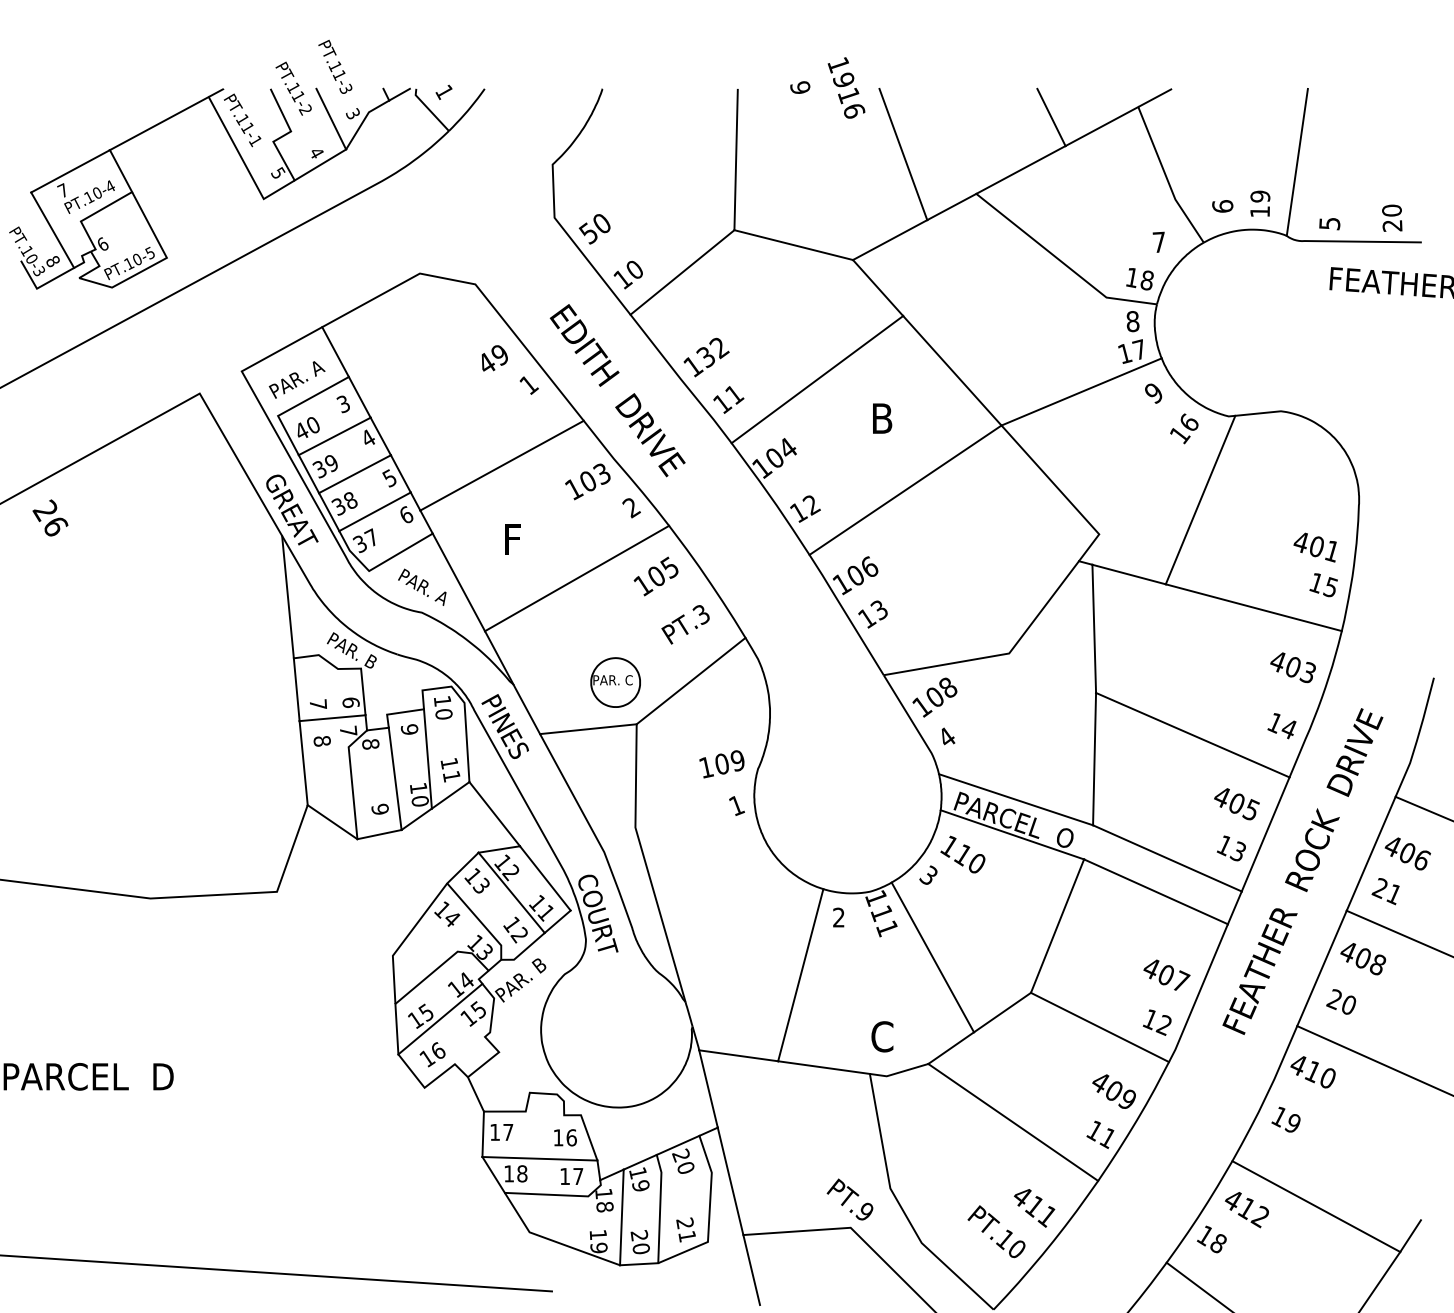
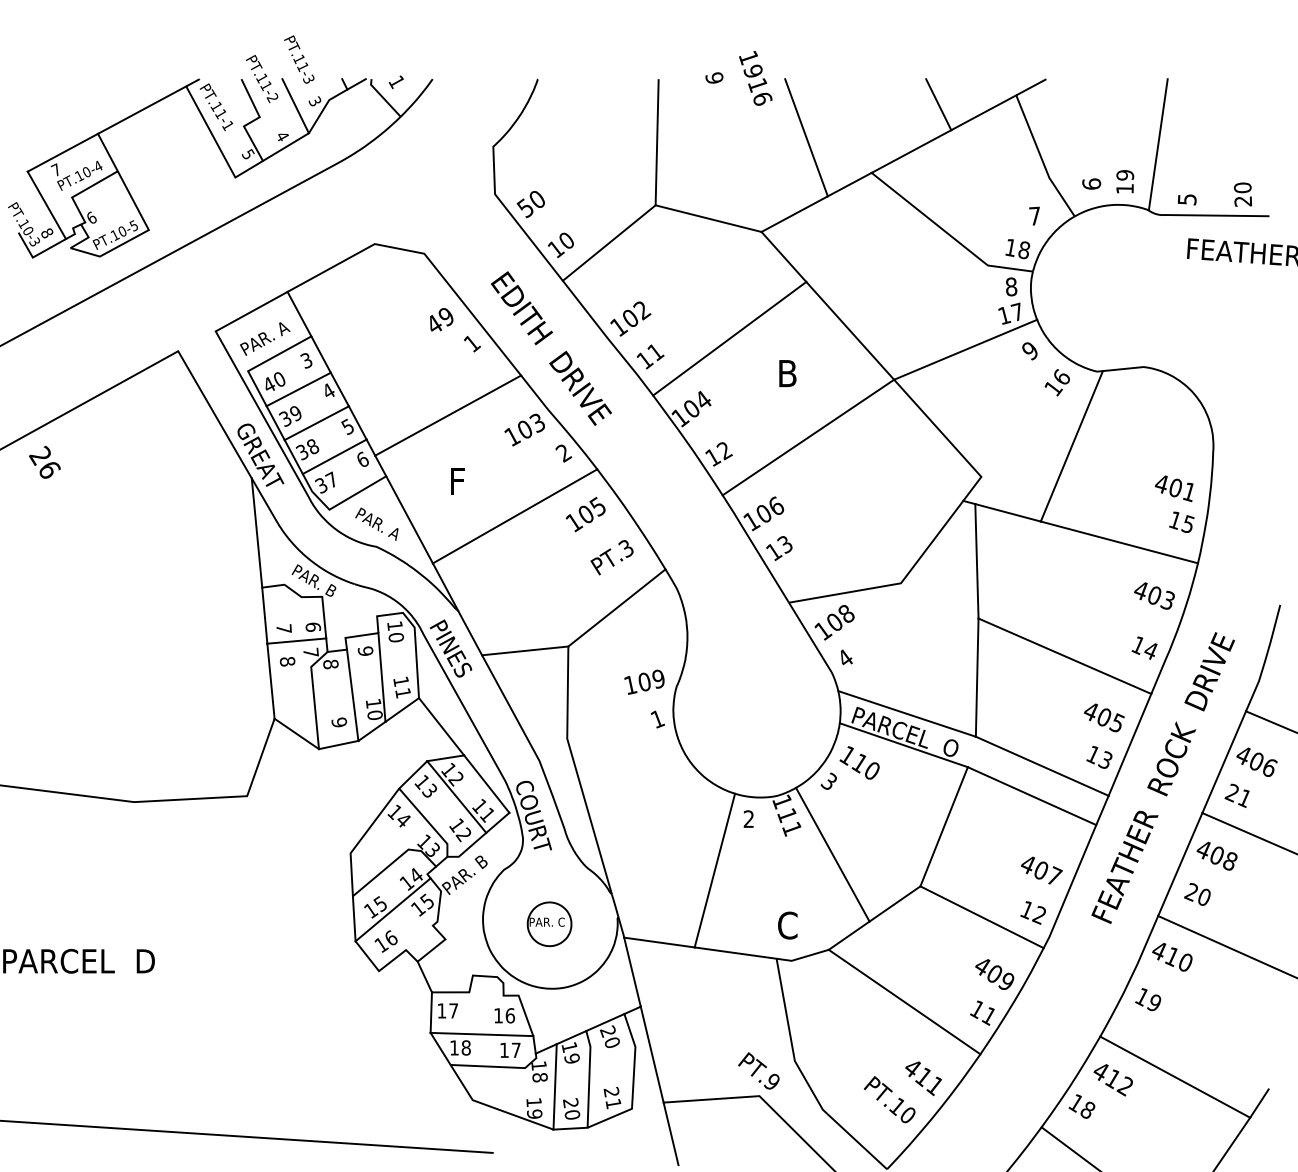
text: (705, 356) -> (629, 318), 132 -> 102
part: (615, 682) -> (549, 924), moved

